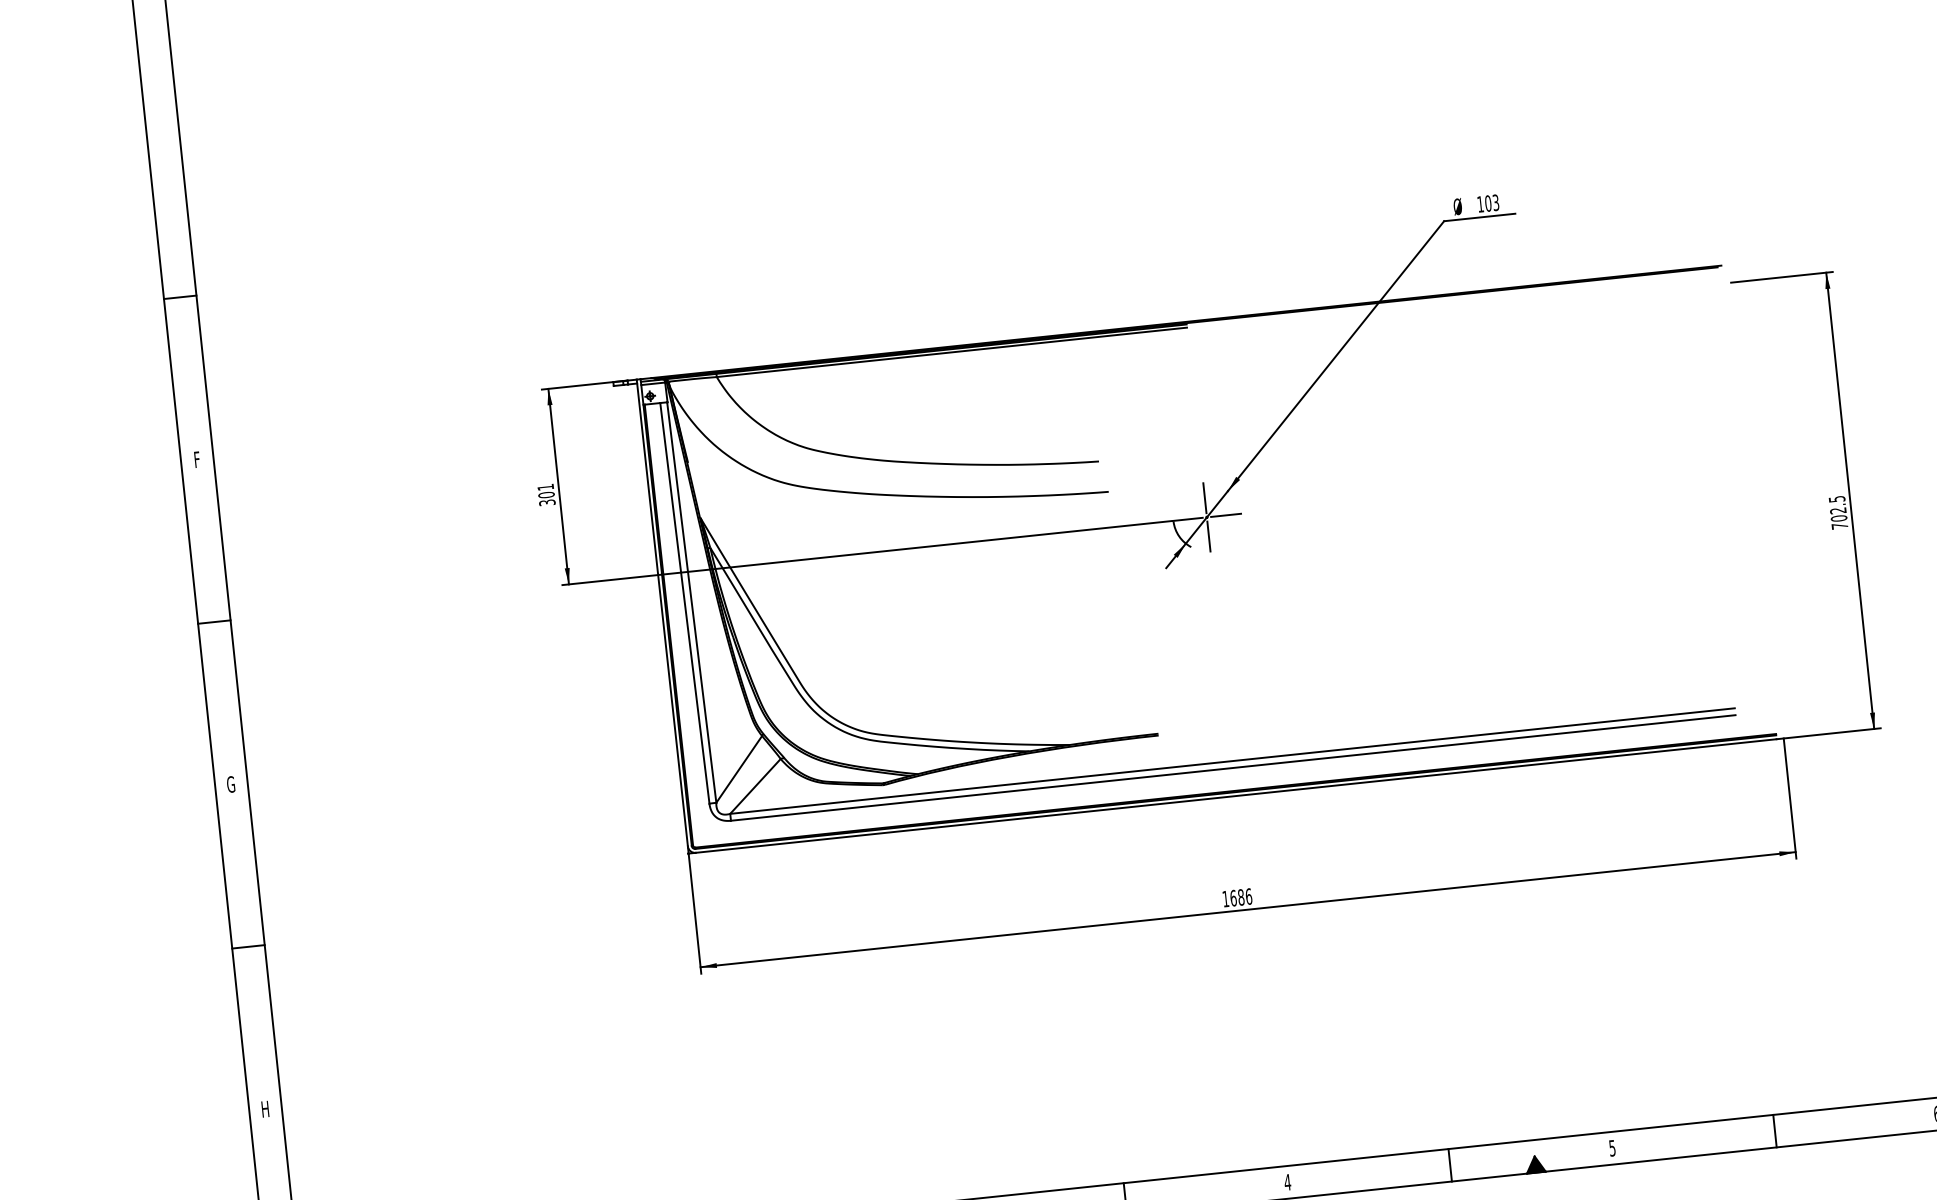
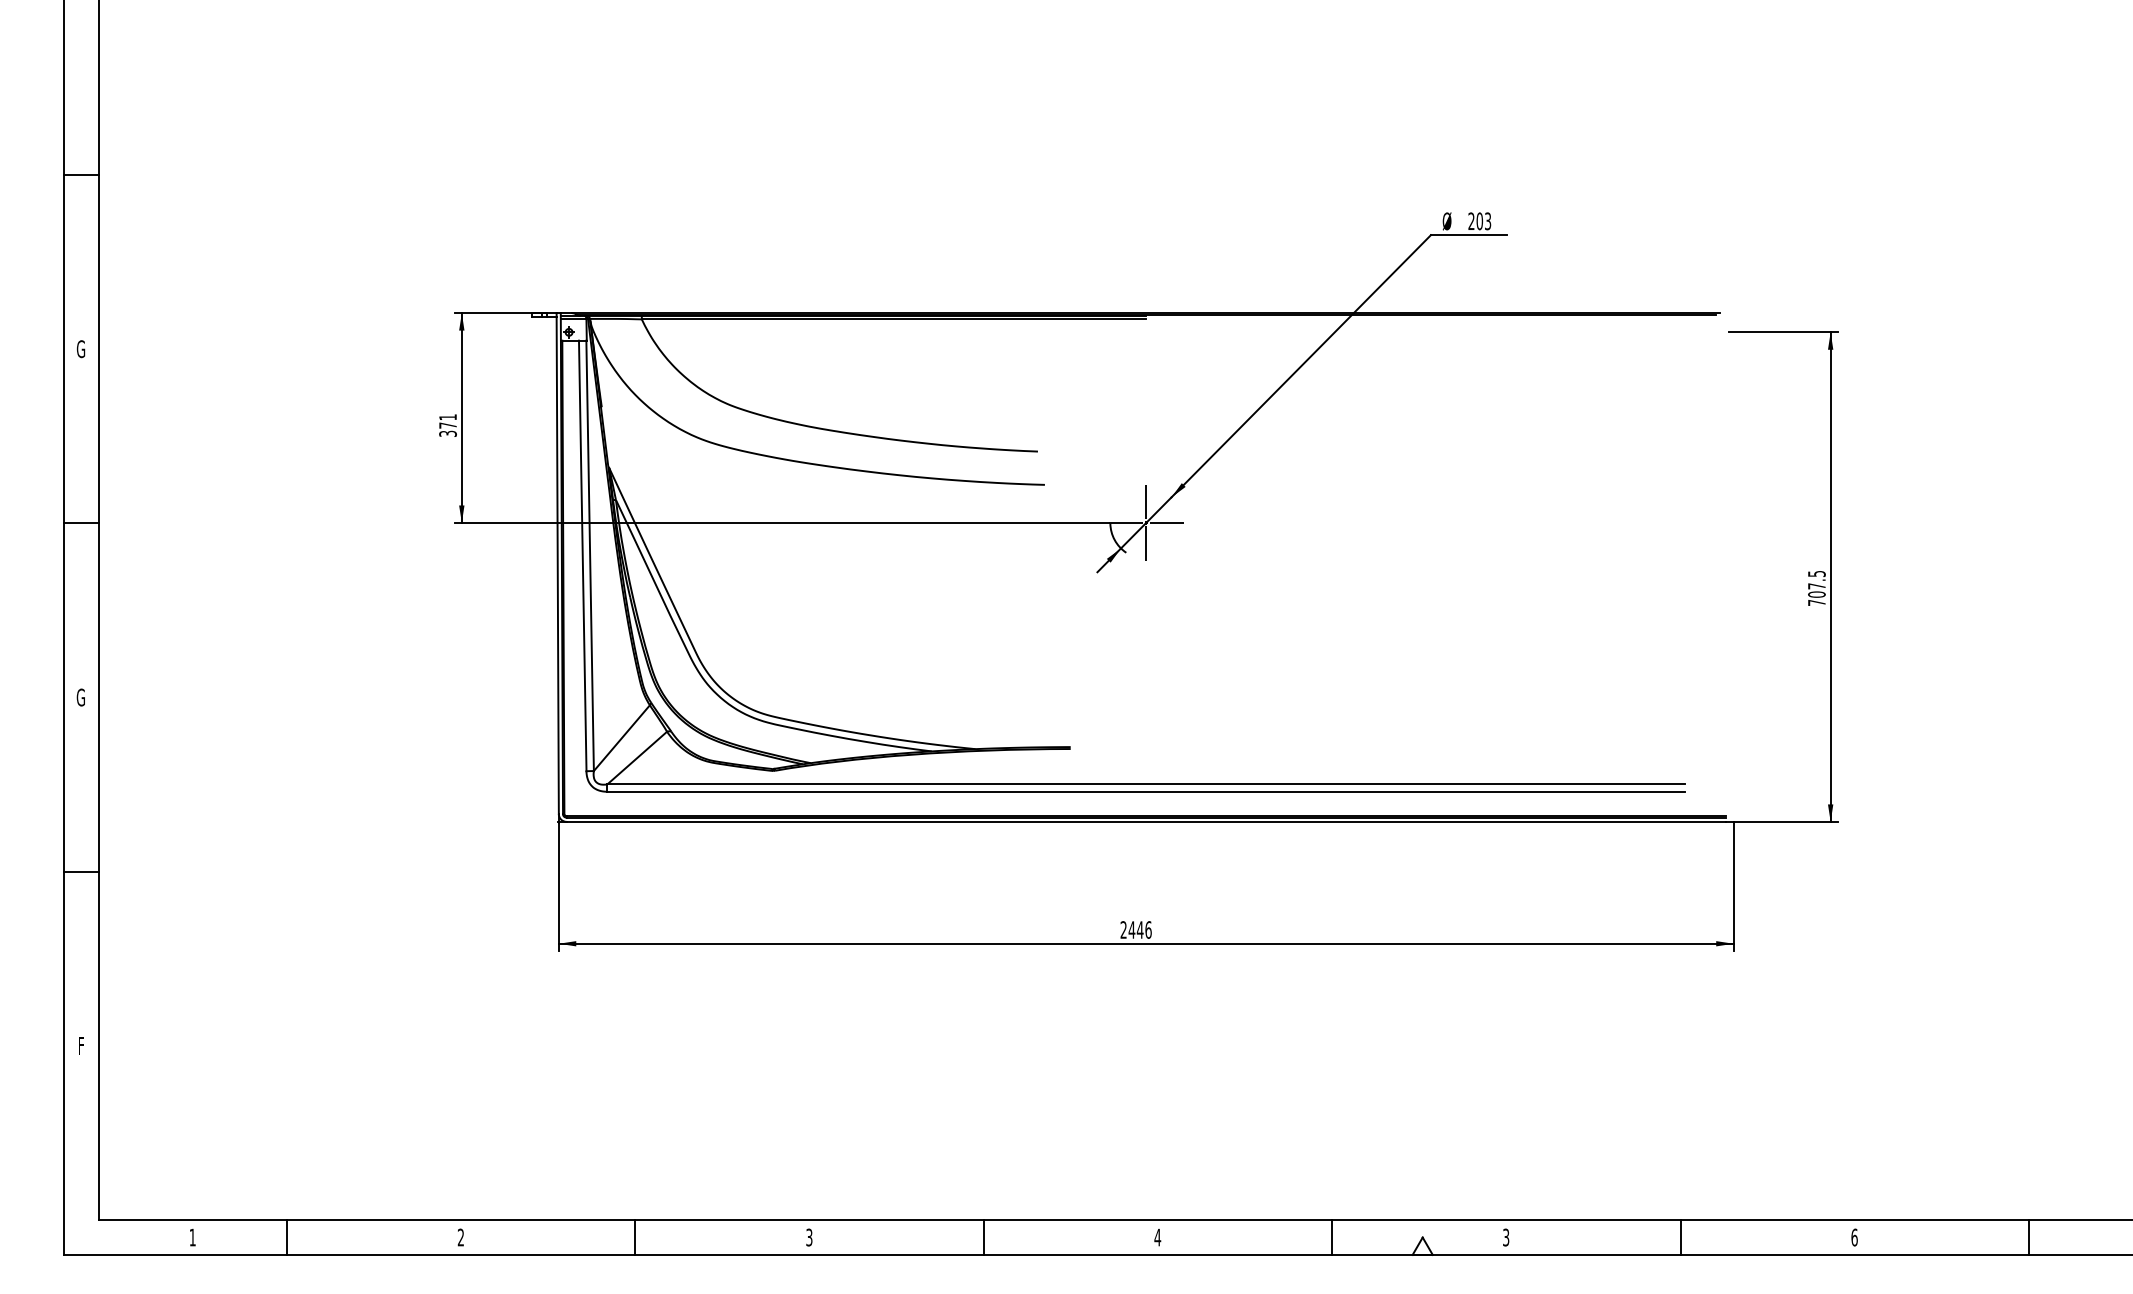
text: (1480, 203) -> (1471, 220), 103 -> 203
text: (196, 460) -> (80, 349), F -> G
text: (546, 495) -> (447, 425), 301 -> 371
text: (1837, 510) -> (1816, 586), 702.5 -> 707.5
text: (1233, 897) -> (1131, 929), 1686 -> 2446
text: (265, 1108) -> (81, 1045), H -> F
text: (1612, 1147) -> (1506, 1236), 5 -> 3
fill: (1535, 1163) -> (1422, 1245), removed

